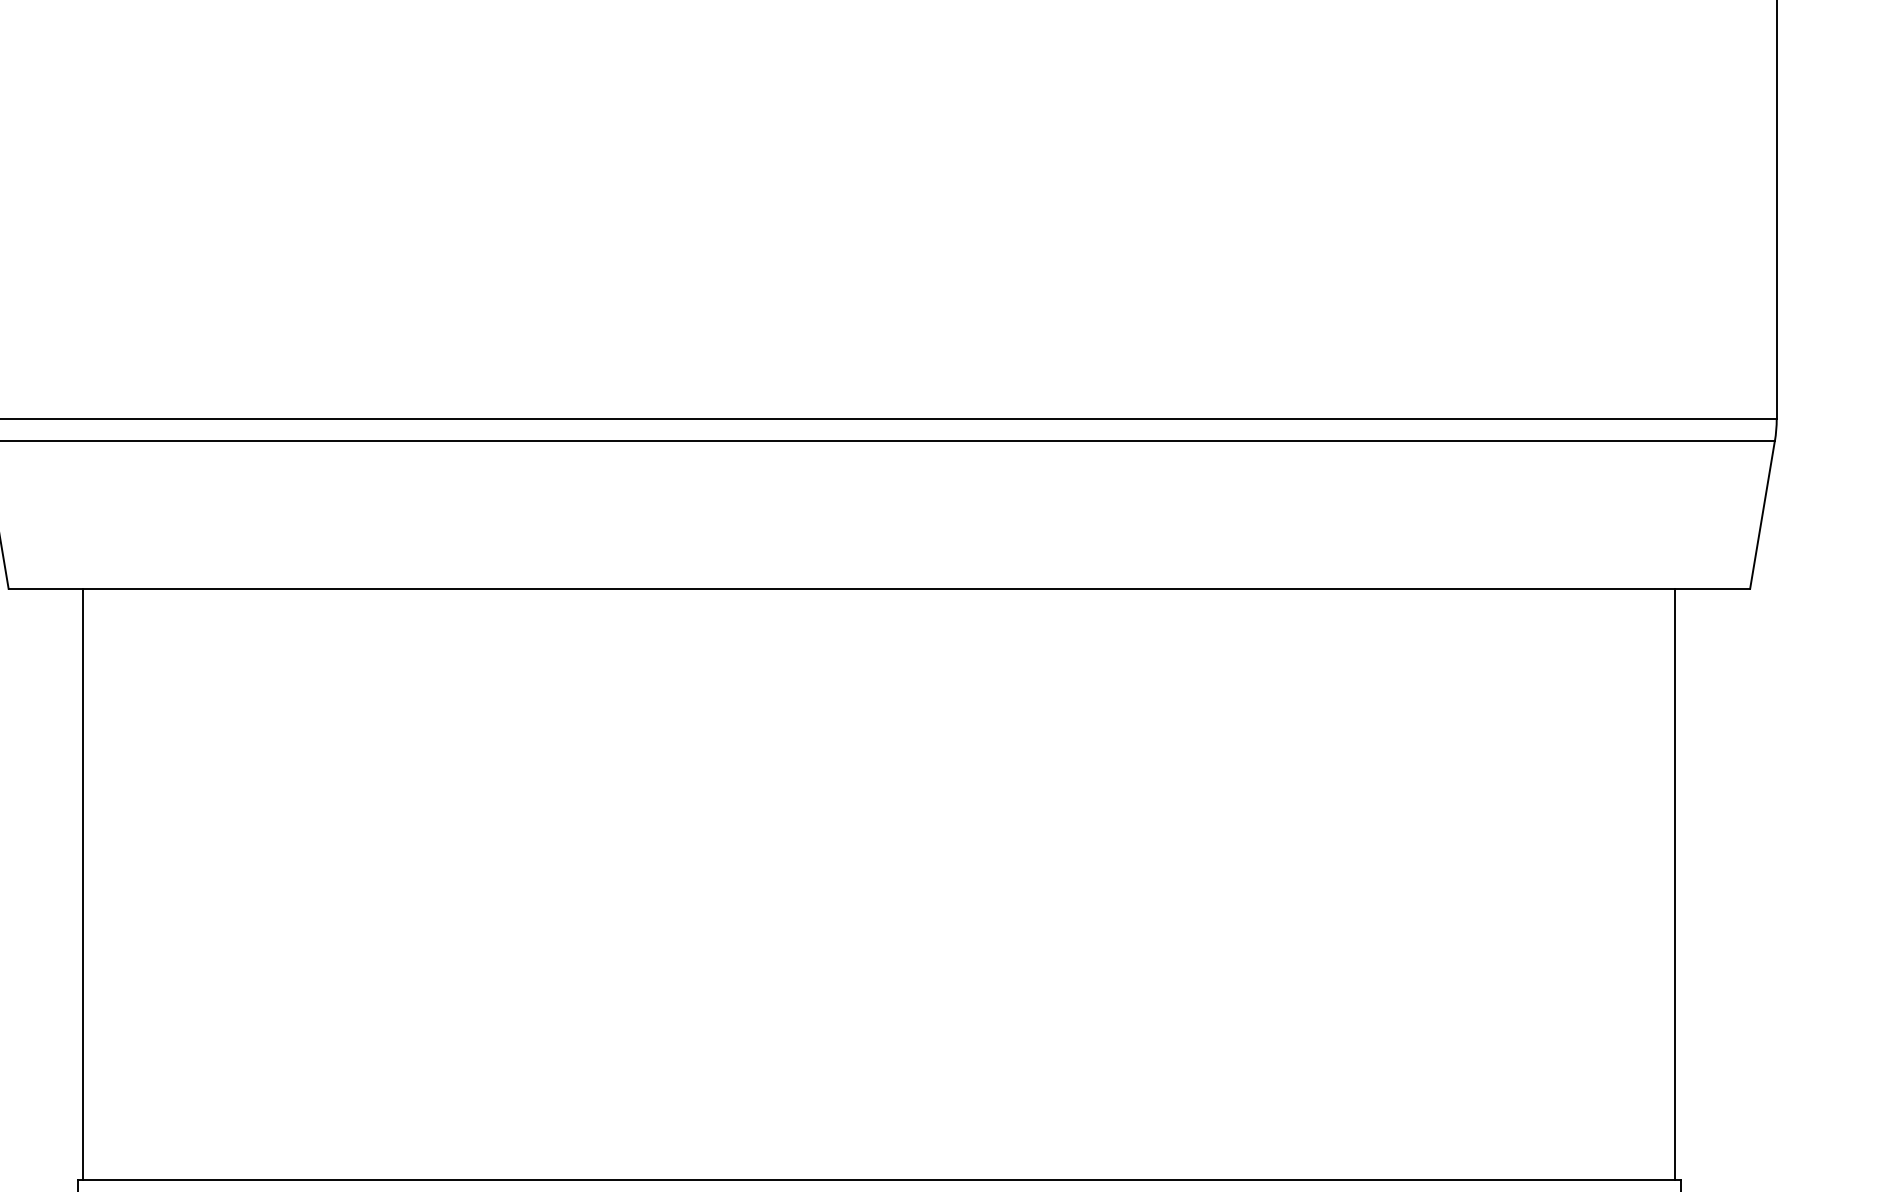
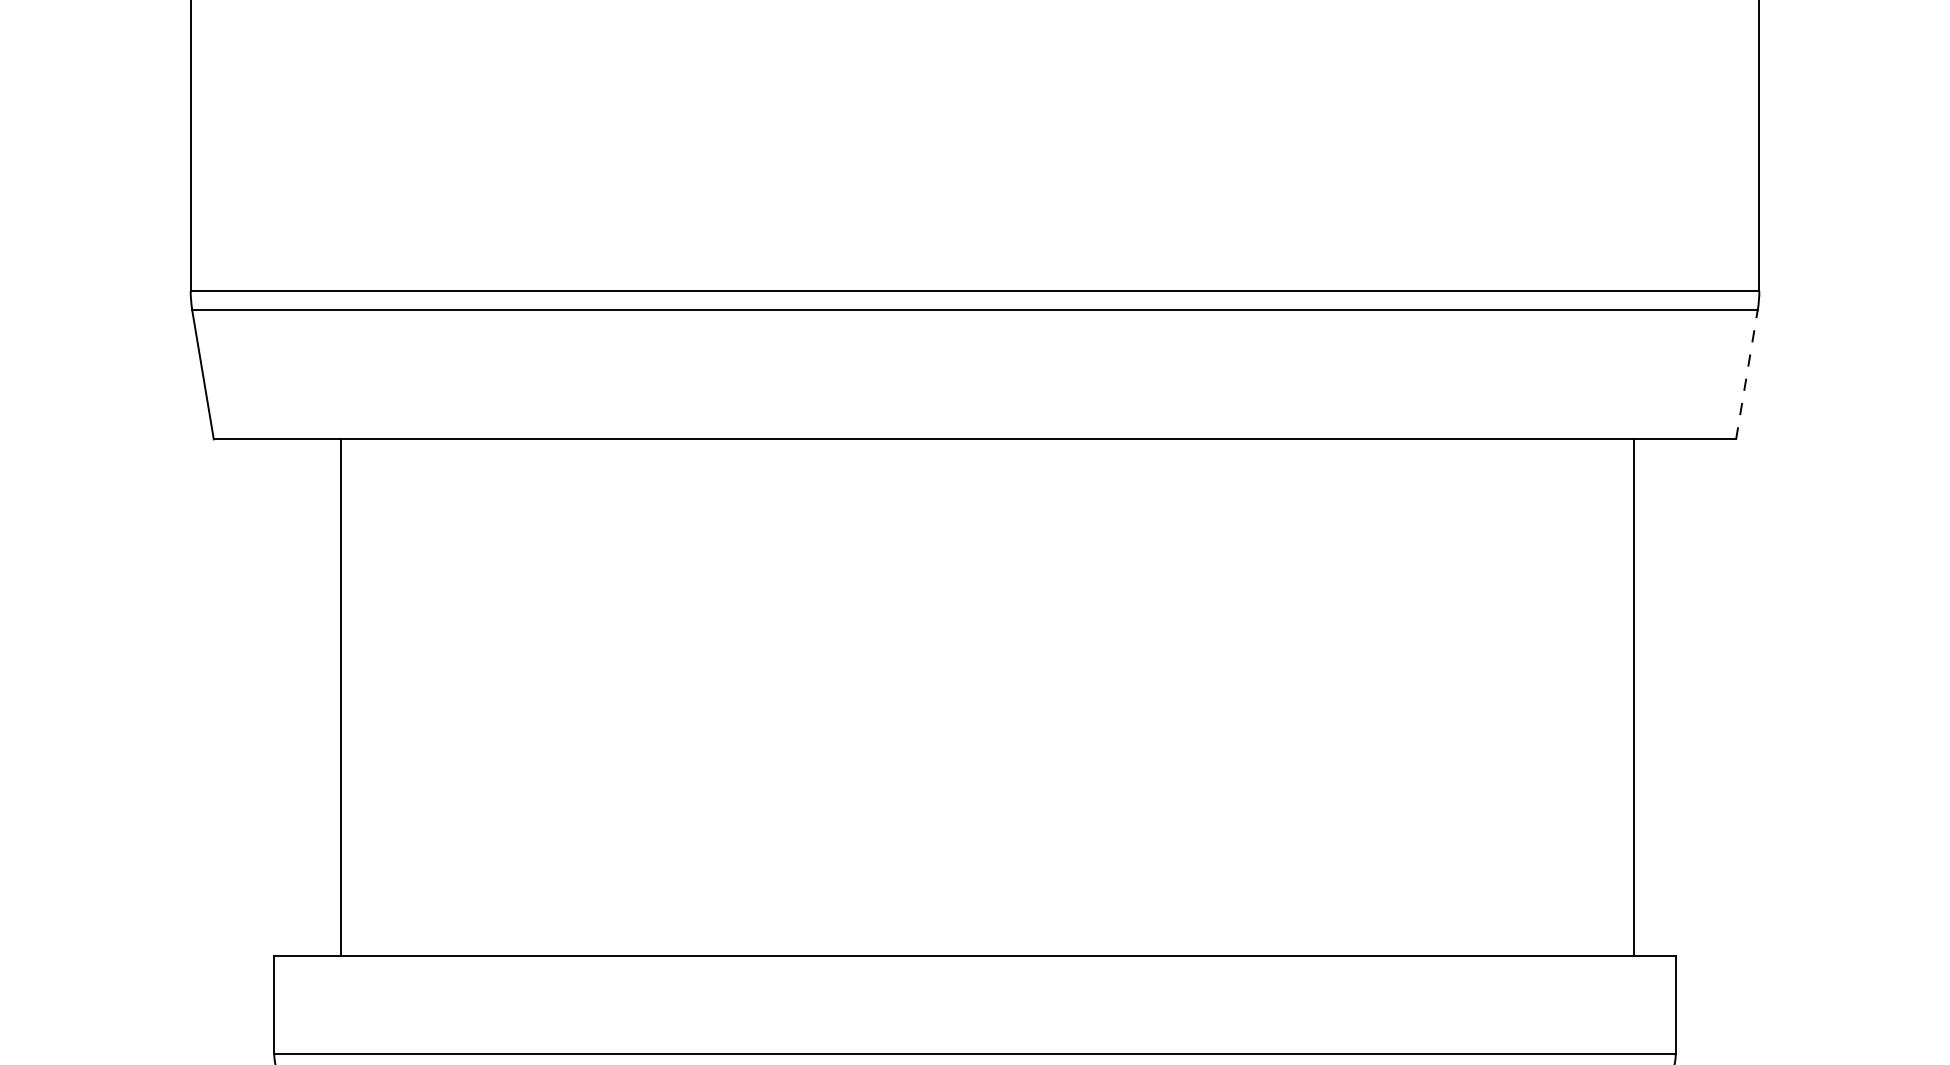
line: (1762, 514) -> (1746, 374), solid -> dashed
line: (83, 884) -> (341, 697), moved
line: (1675, 884) -> (1633, 697), moved

